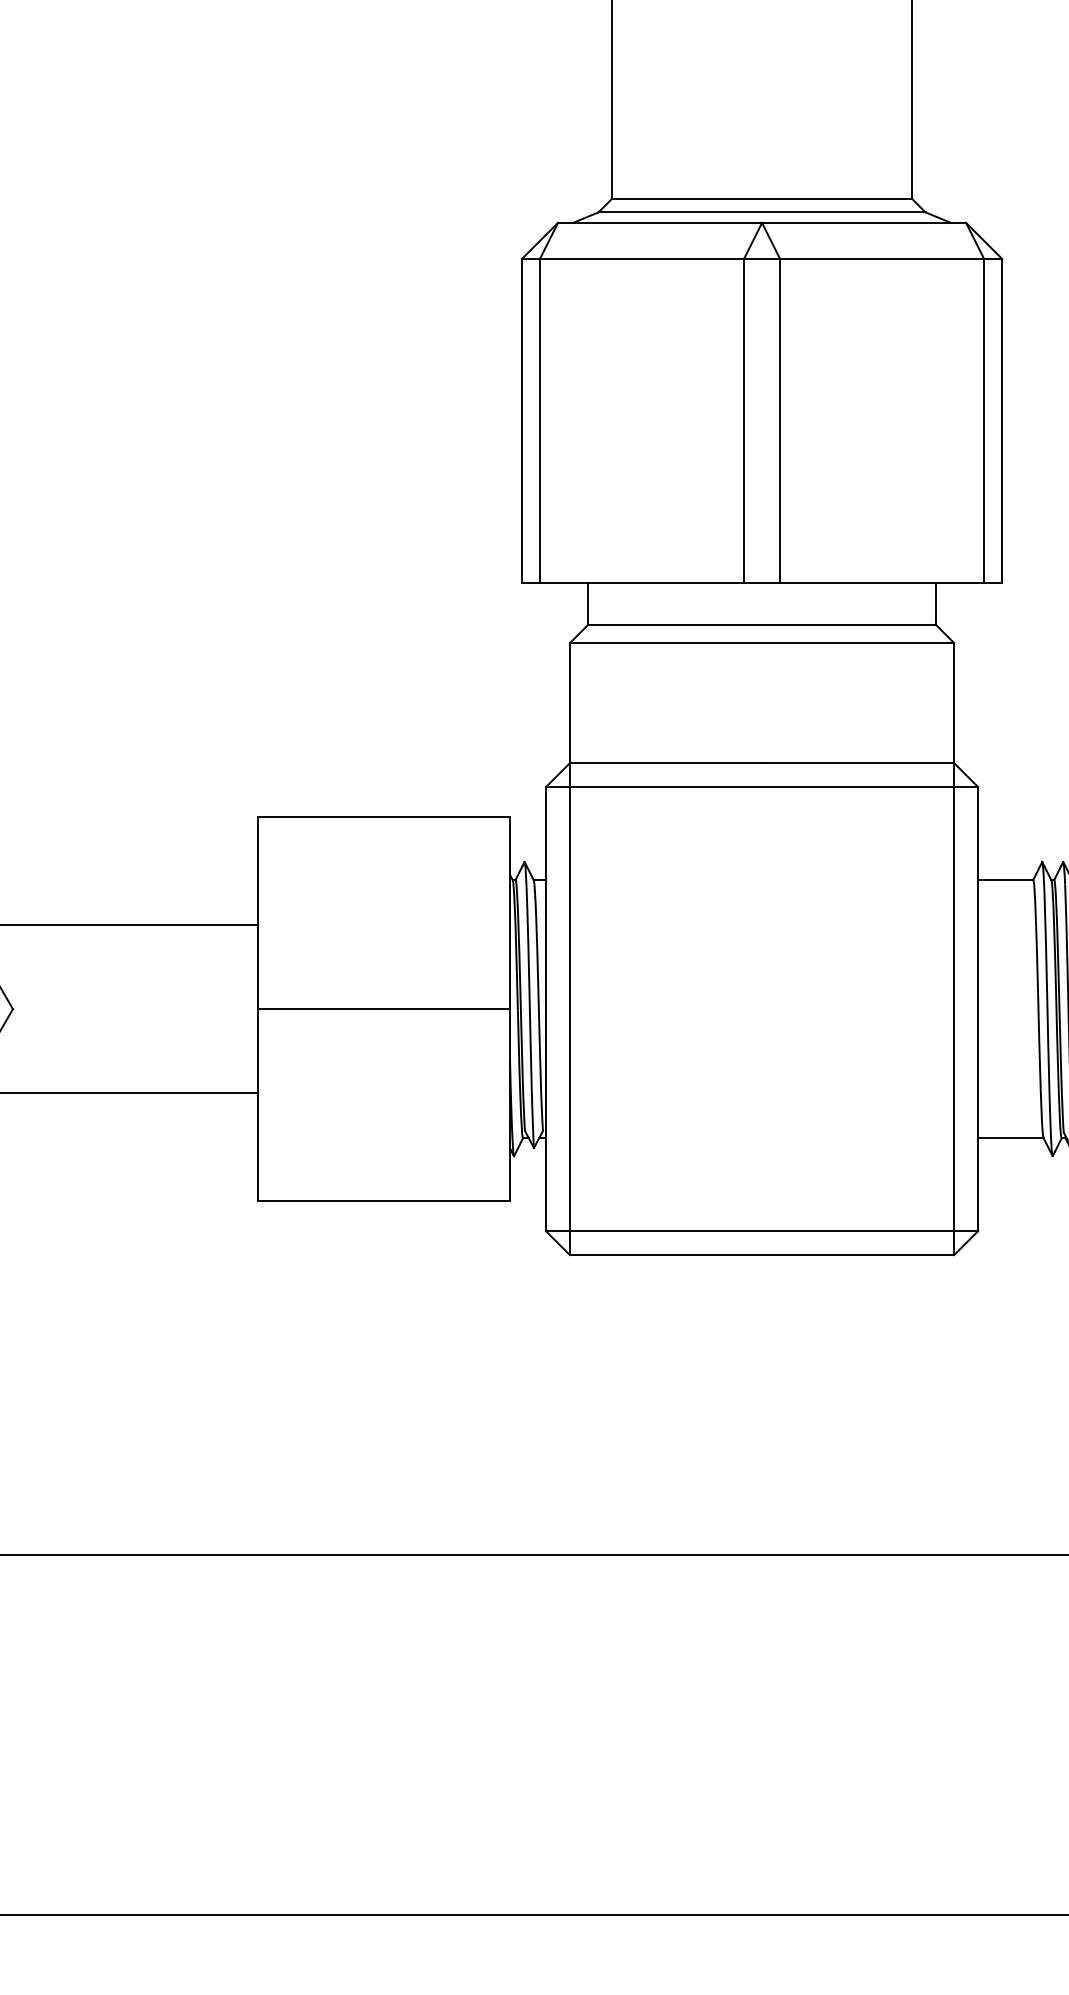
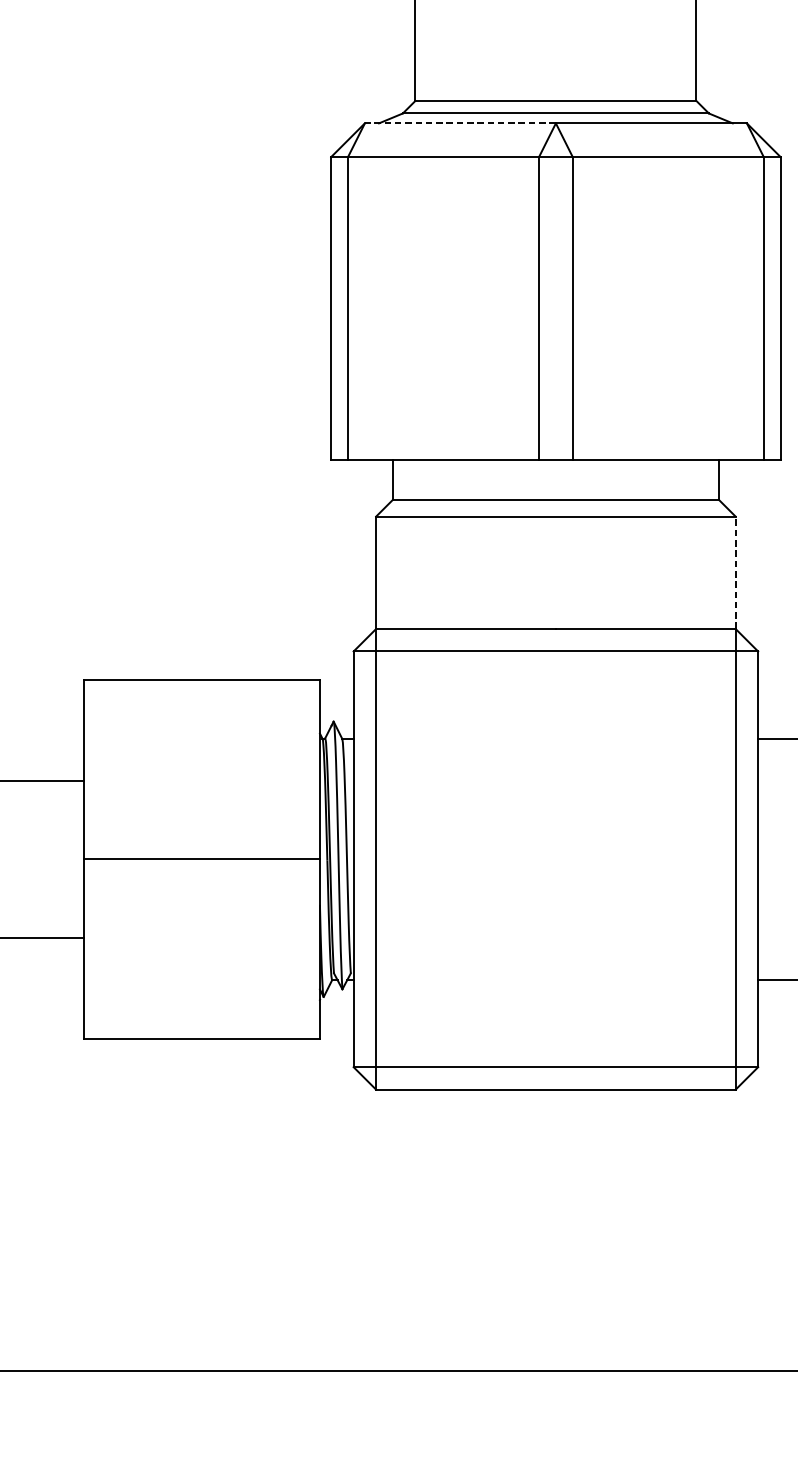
line: (659, 222) -> (459, 122), solid -> dashed
line: (954, 702) -> (736, 572), solid -> dashed

